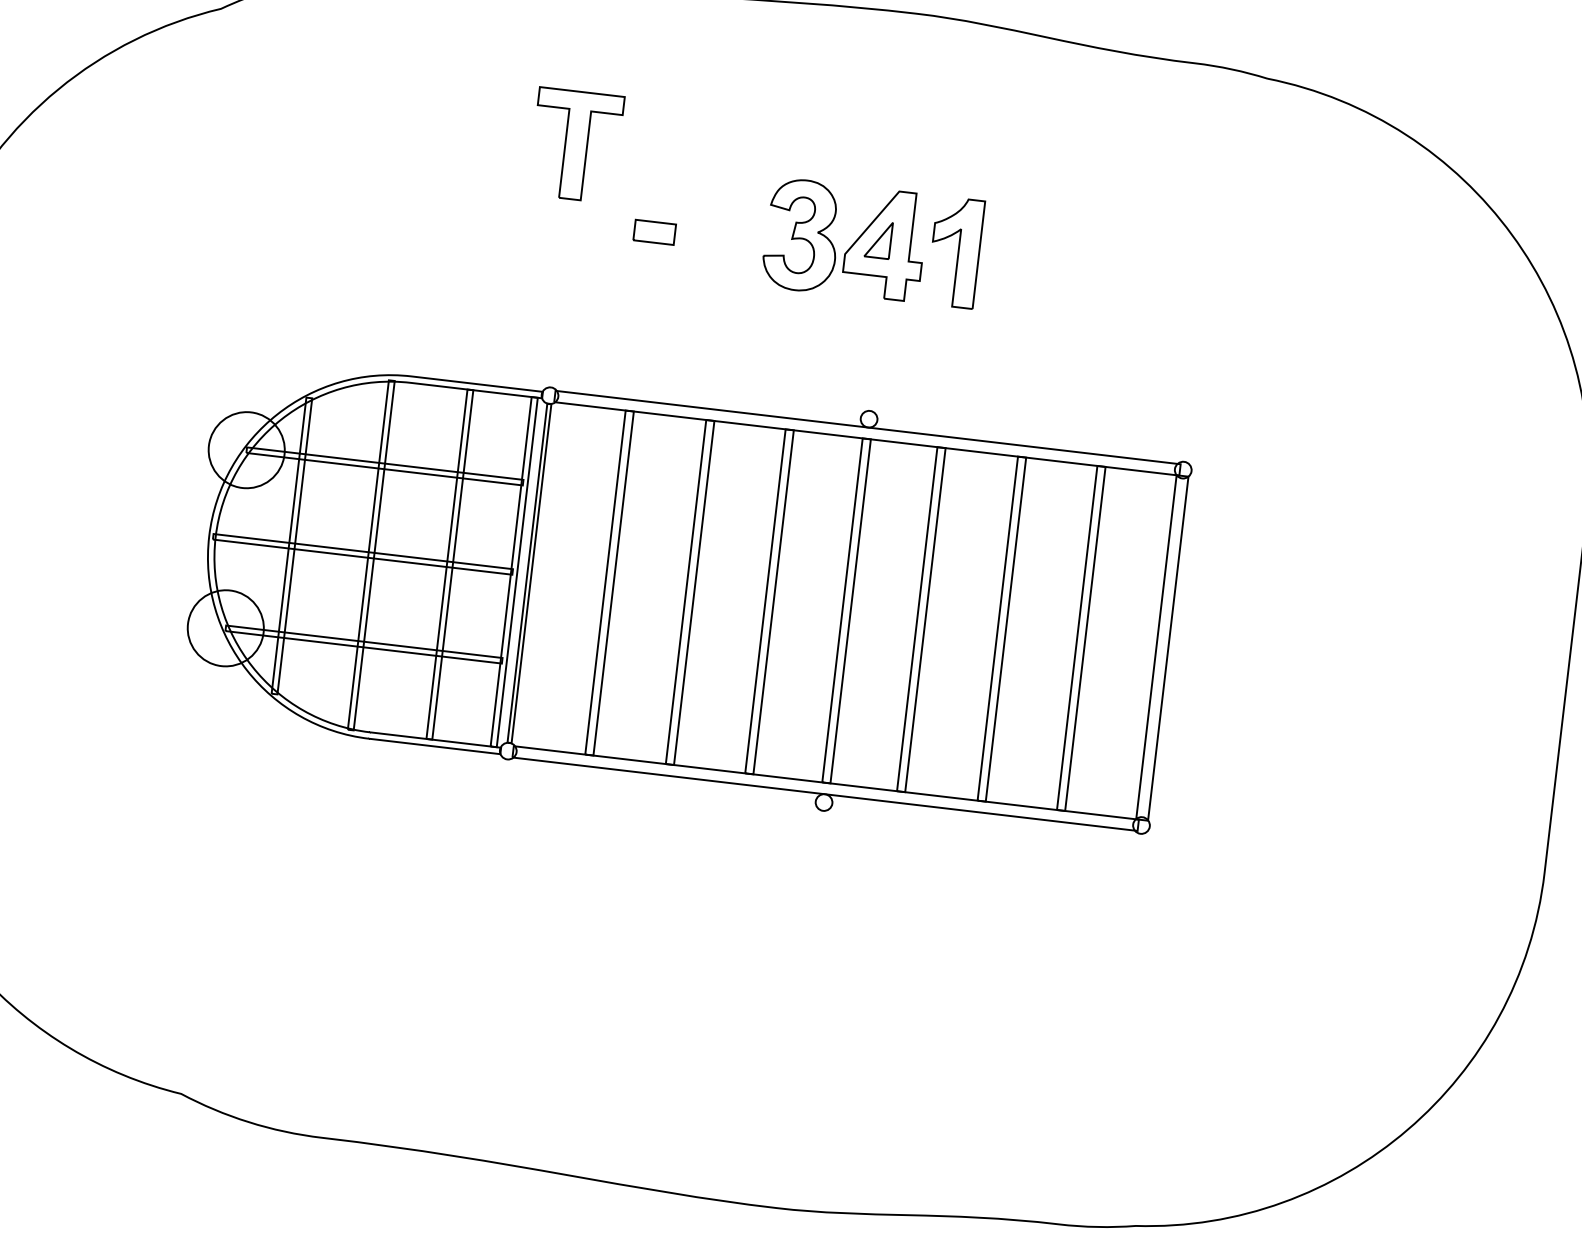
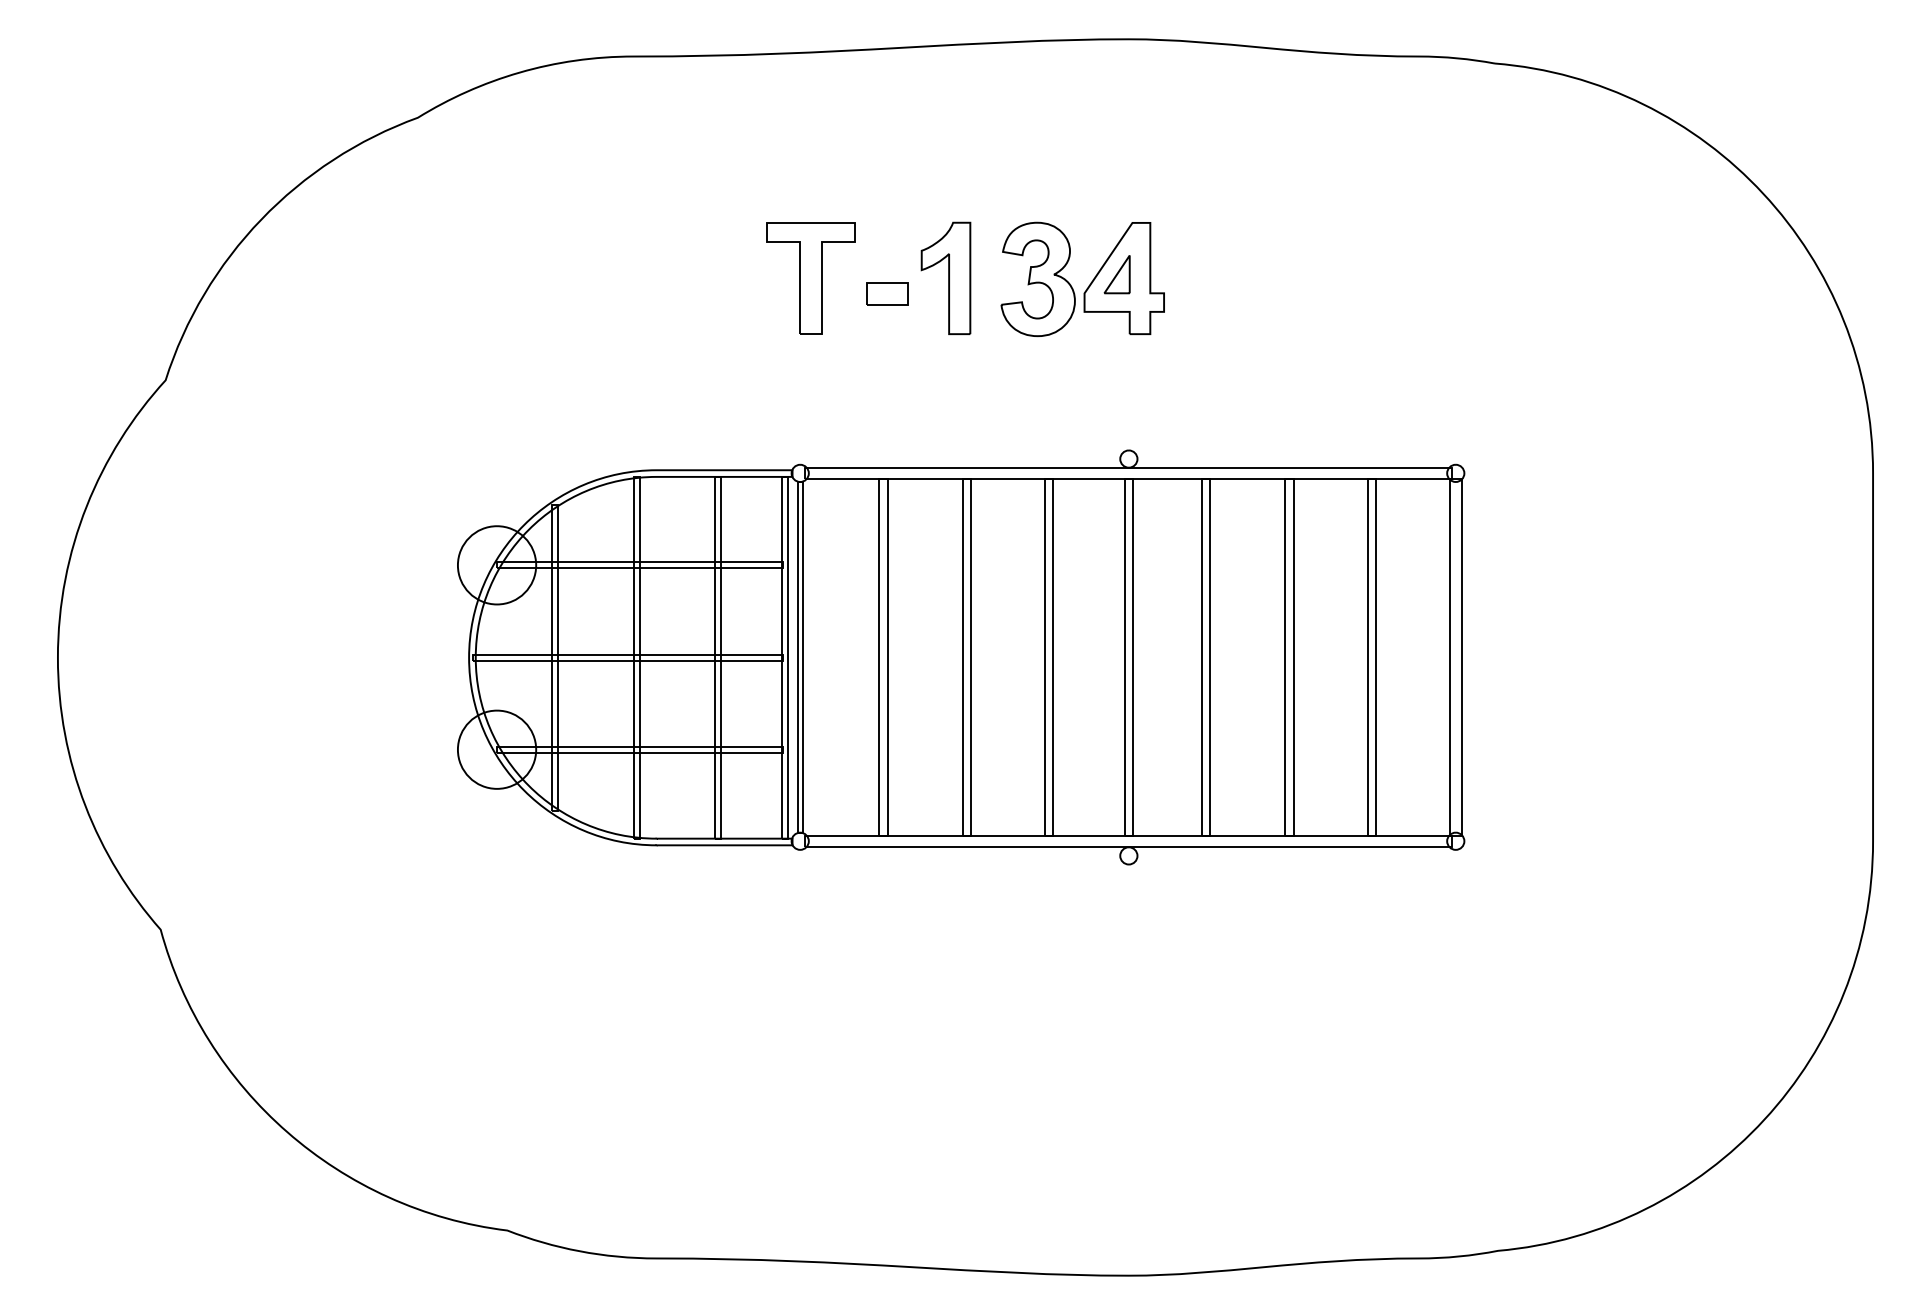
part: (575, 145) -> (810, 278), moved
part: (955, 251) -> (945, 277), moved

